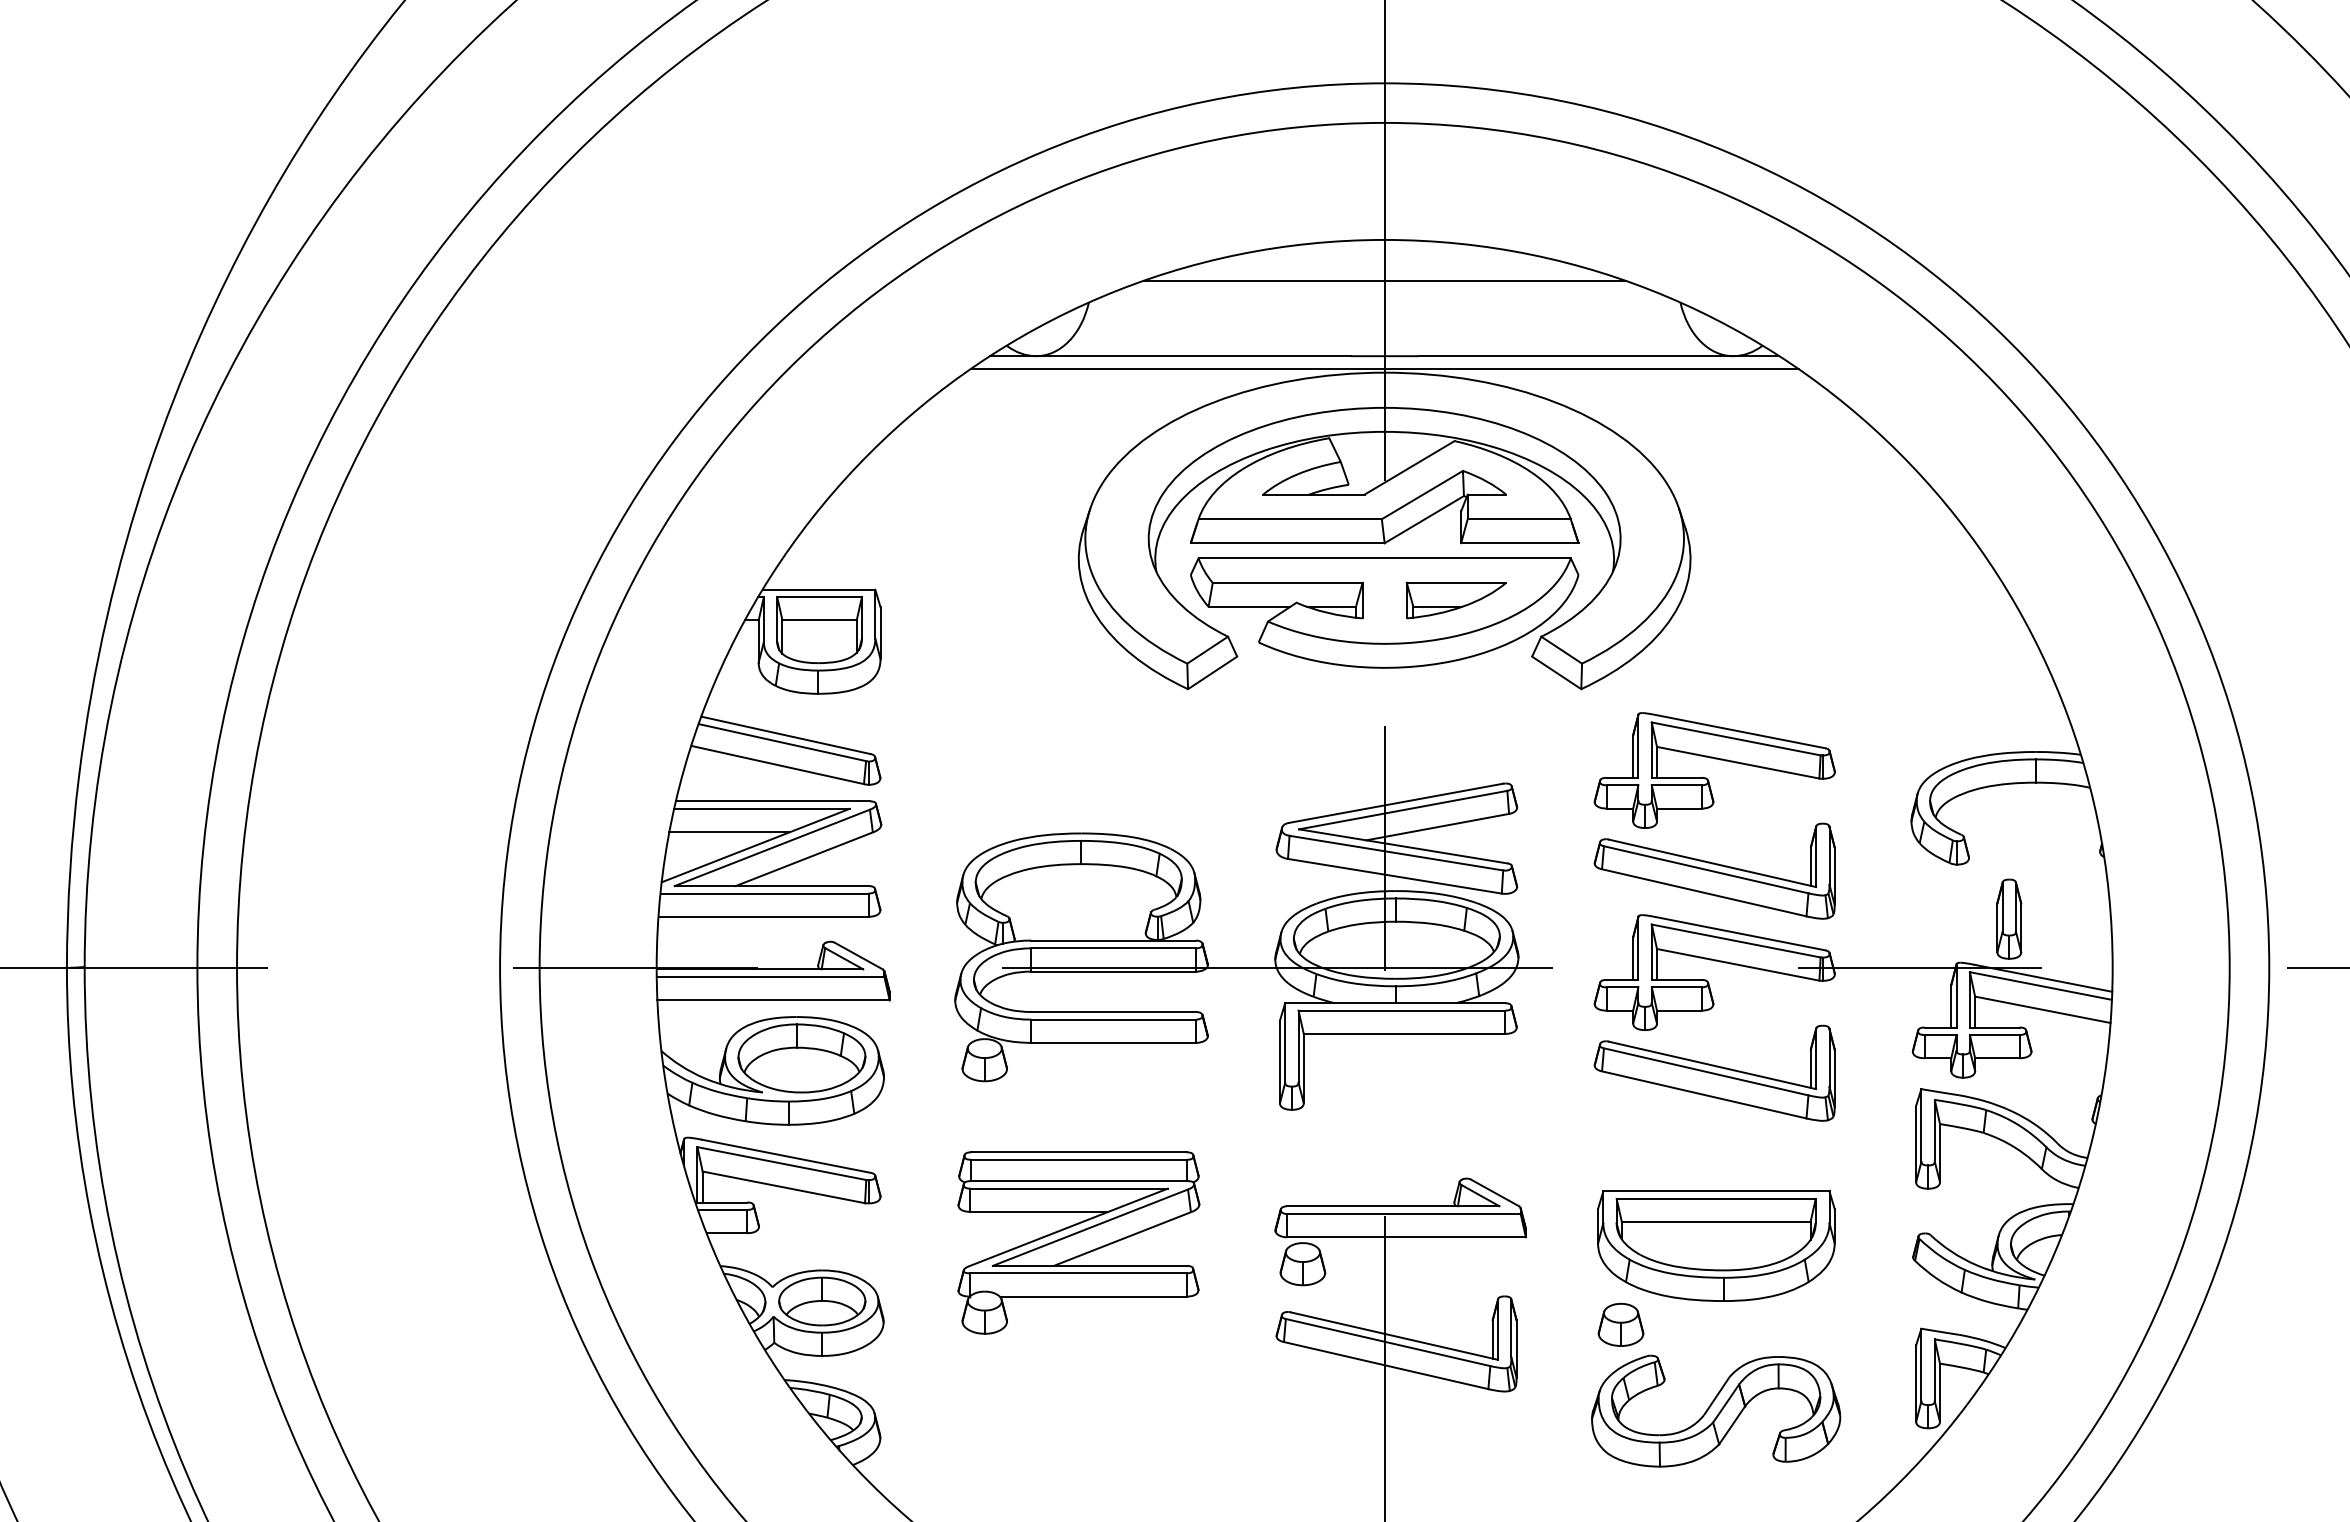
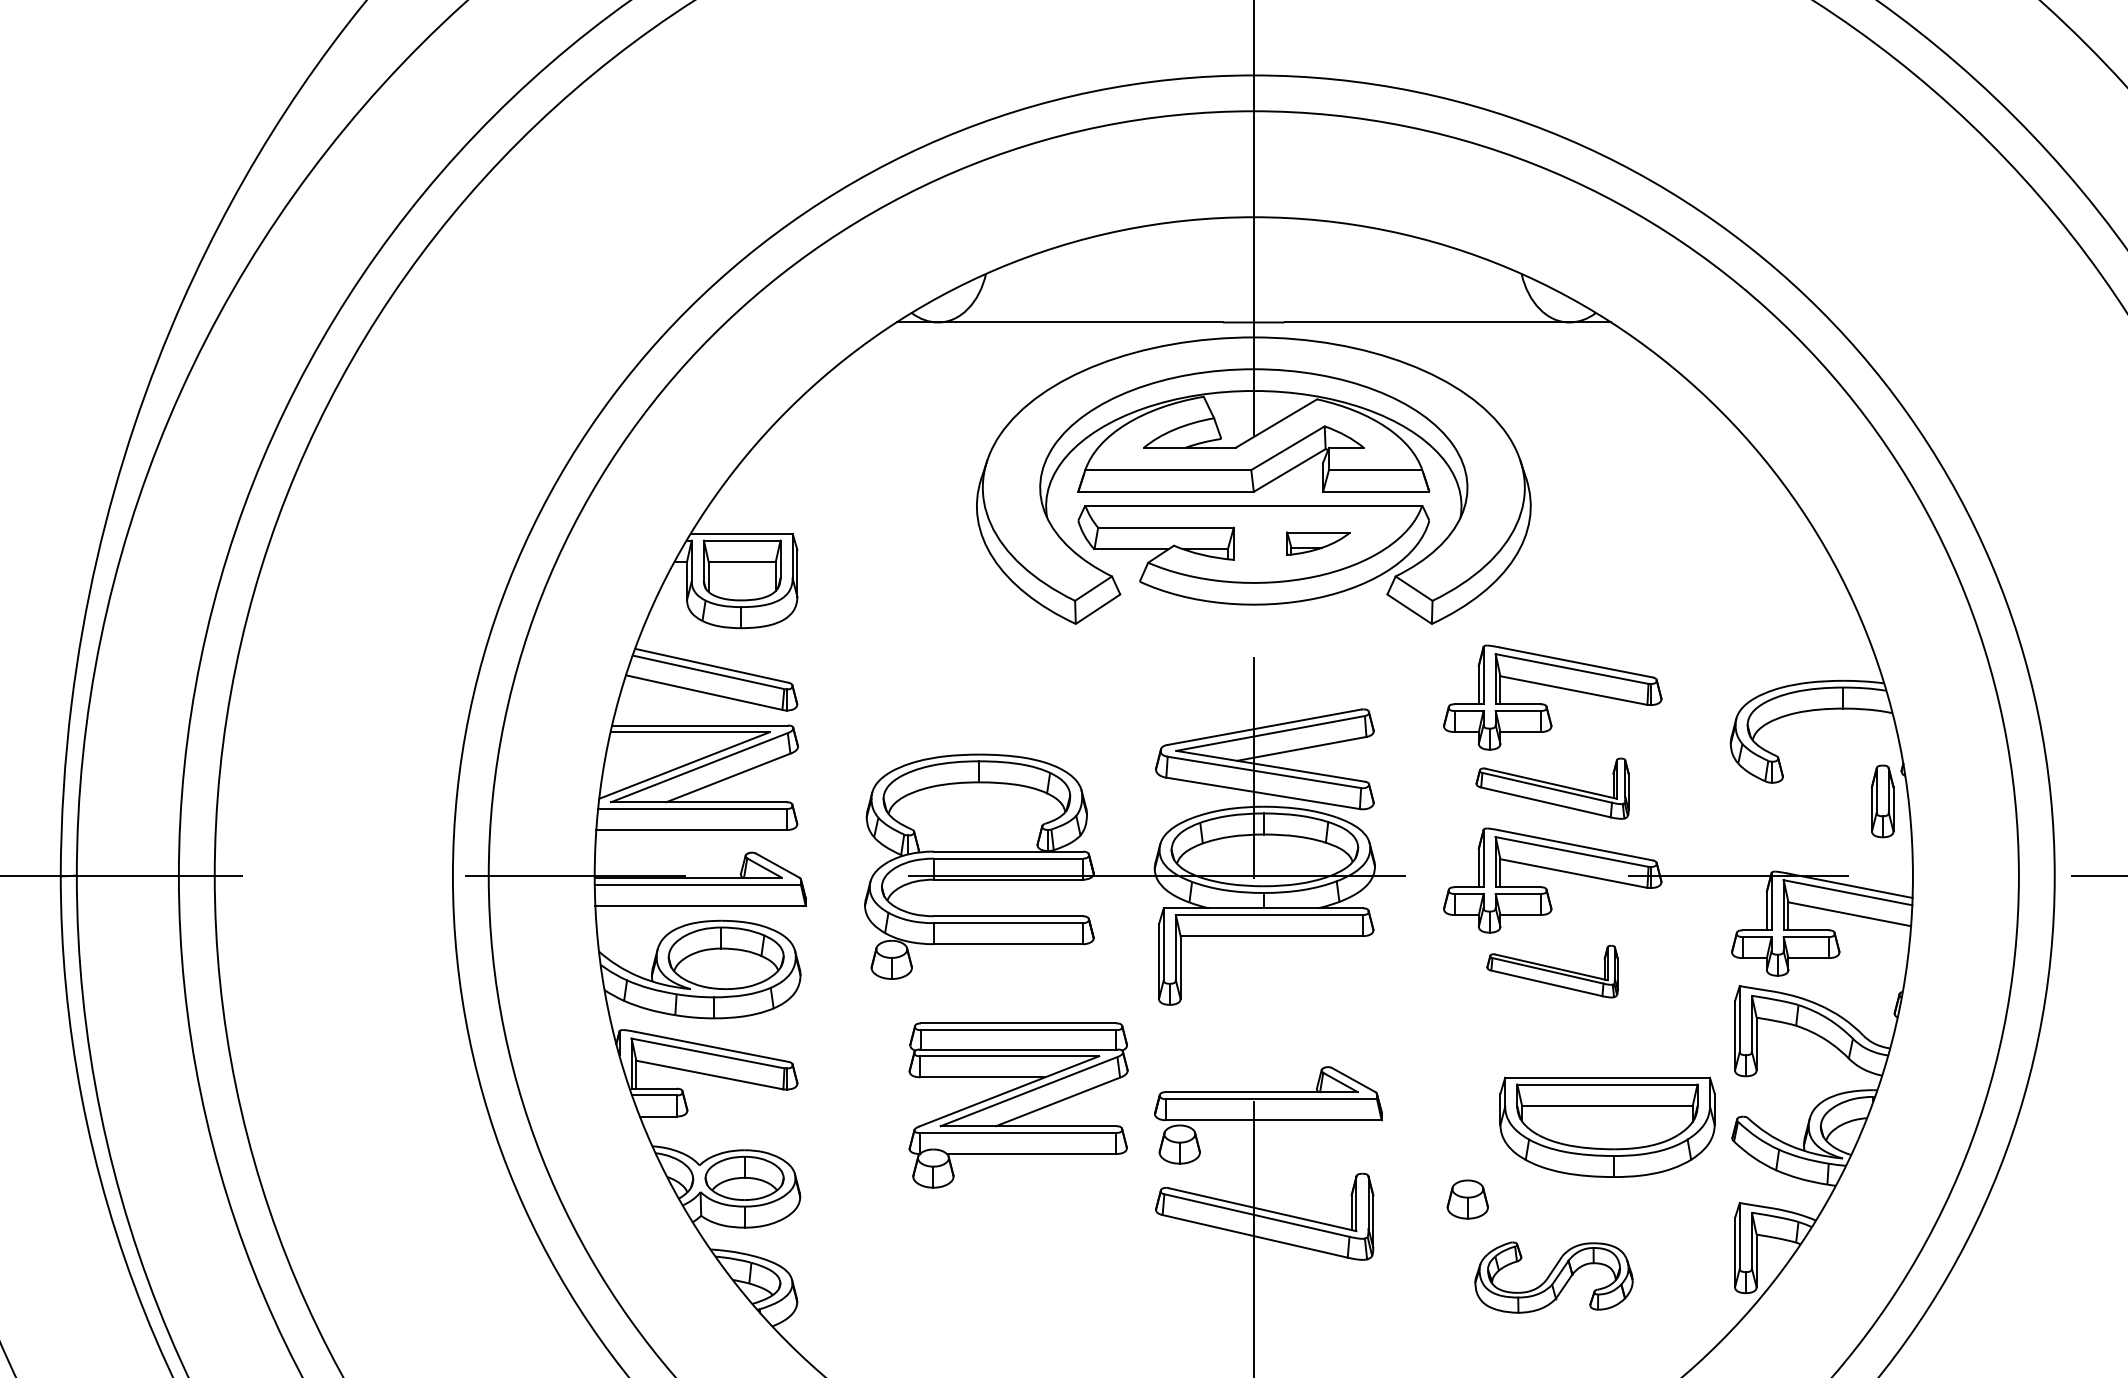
line: (1384, 281) -> (1253, 254), removed
line: (1384, 369) -> (1253, 334), removed
part: (1455, 600) -> (1317, 543), size x0.7
line: (729, 832) -> (660, 753), removed
part: (1714, 870) -> (1552, 788), size x0.7
part: (2009, 918) -> (1882, 800), moved
part: (1714, 1072) -> (1552, 971), size x0.6
part: (1078, 1242) -> (1018, 1105), moved
part: (1716, 1245) -> (1607, 1126), moved
part: (1716, 1410) -> (1554, 1277), size x0.7

